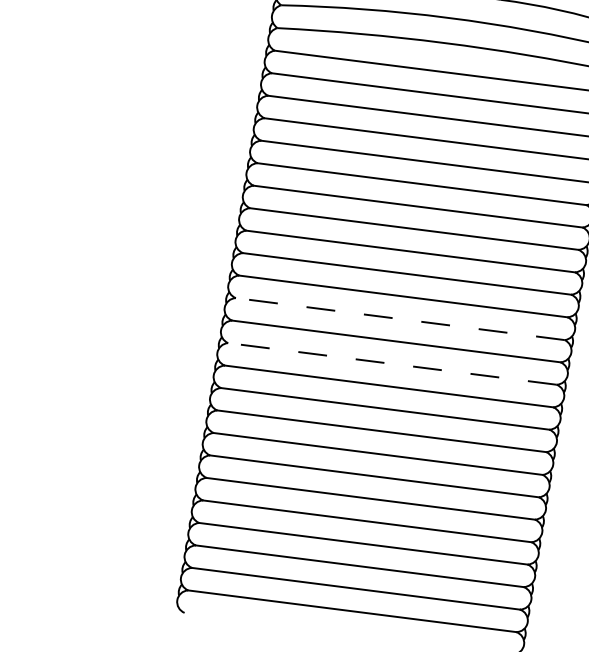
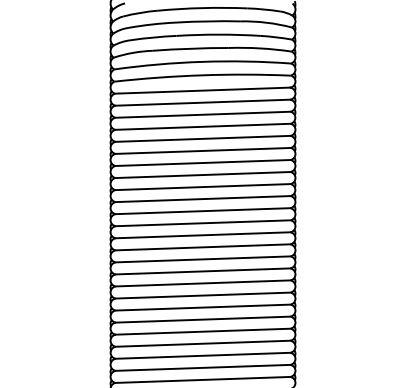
line: (400, 319) -> (203, 223), dashed -> solid
line: (391, 364) -> (202, 247), dashed -> solid

